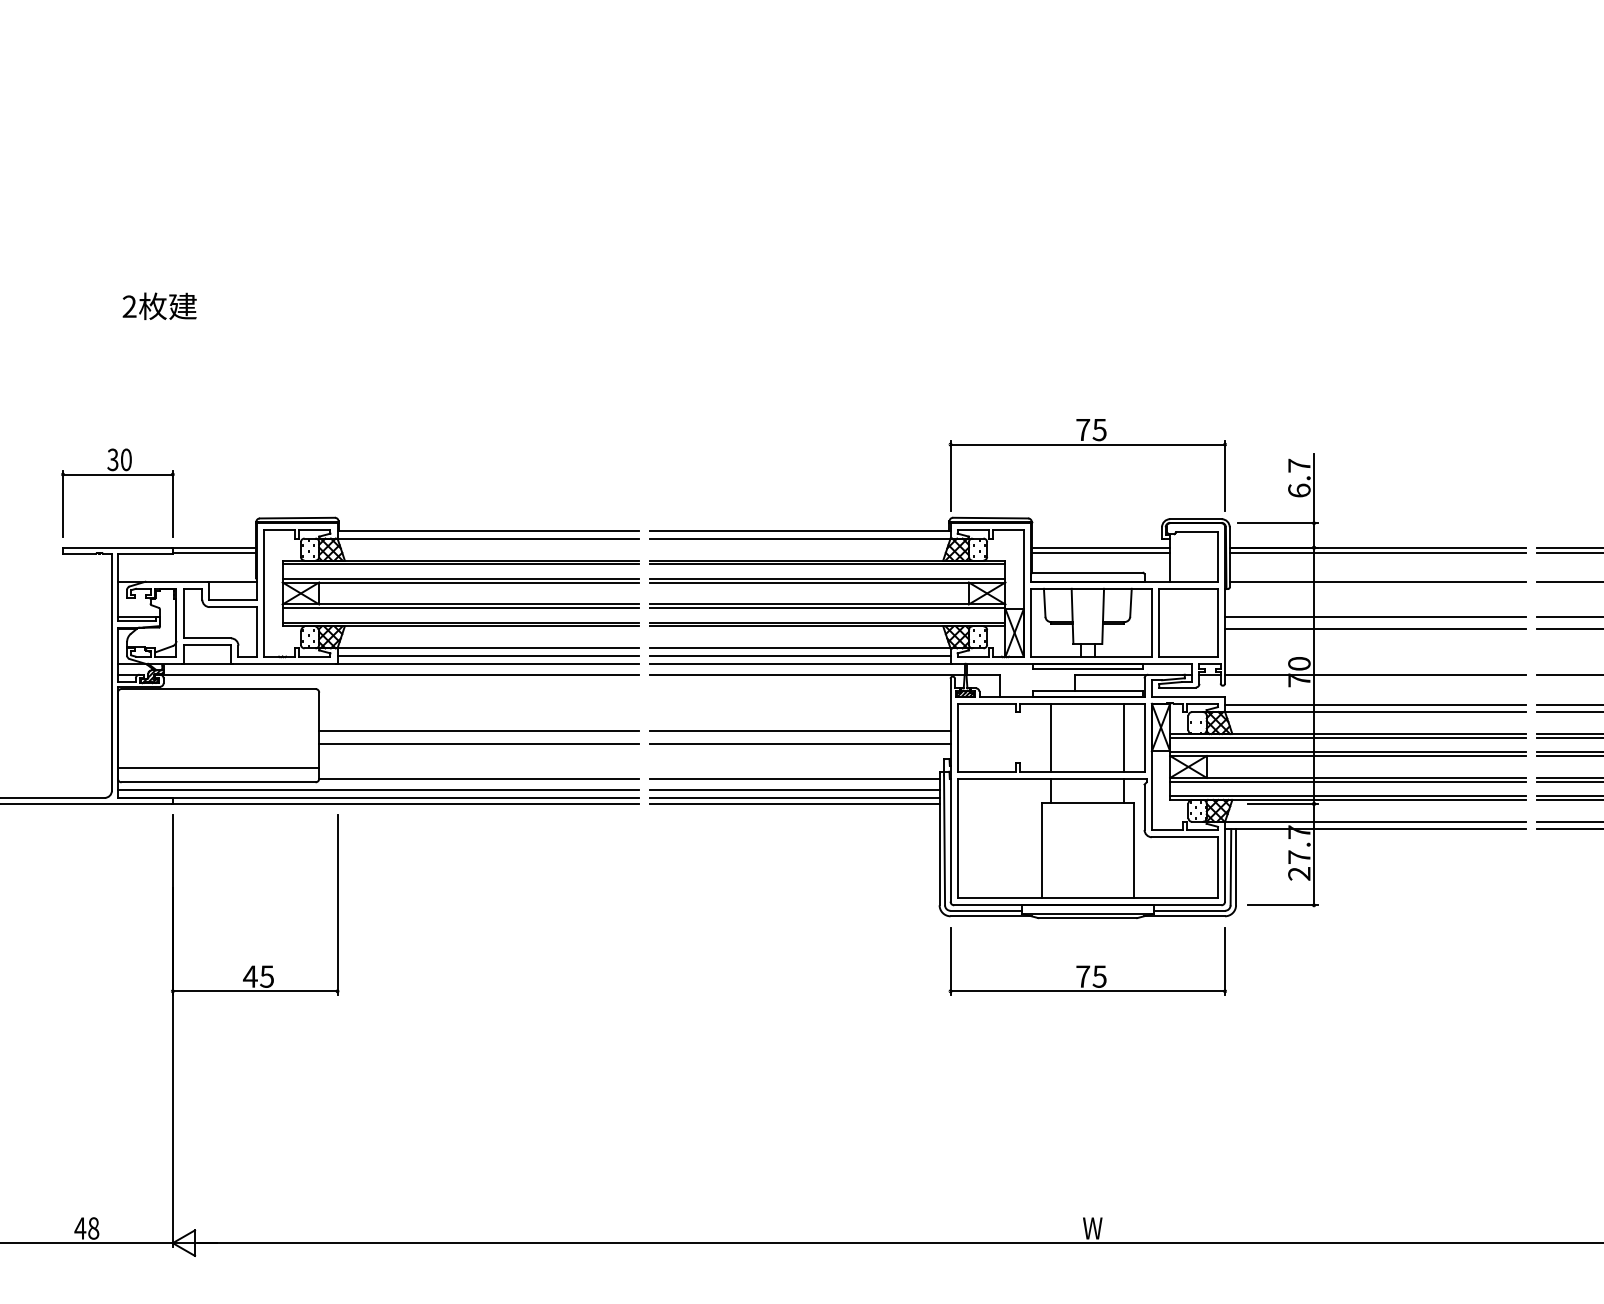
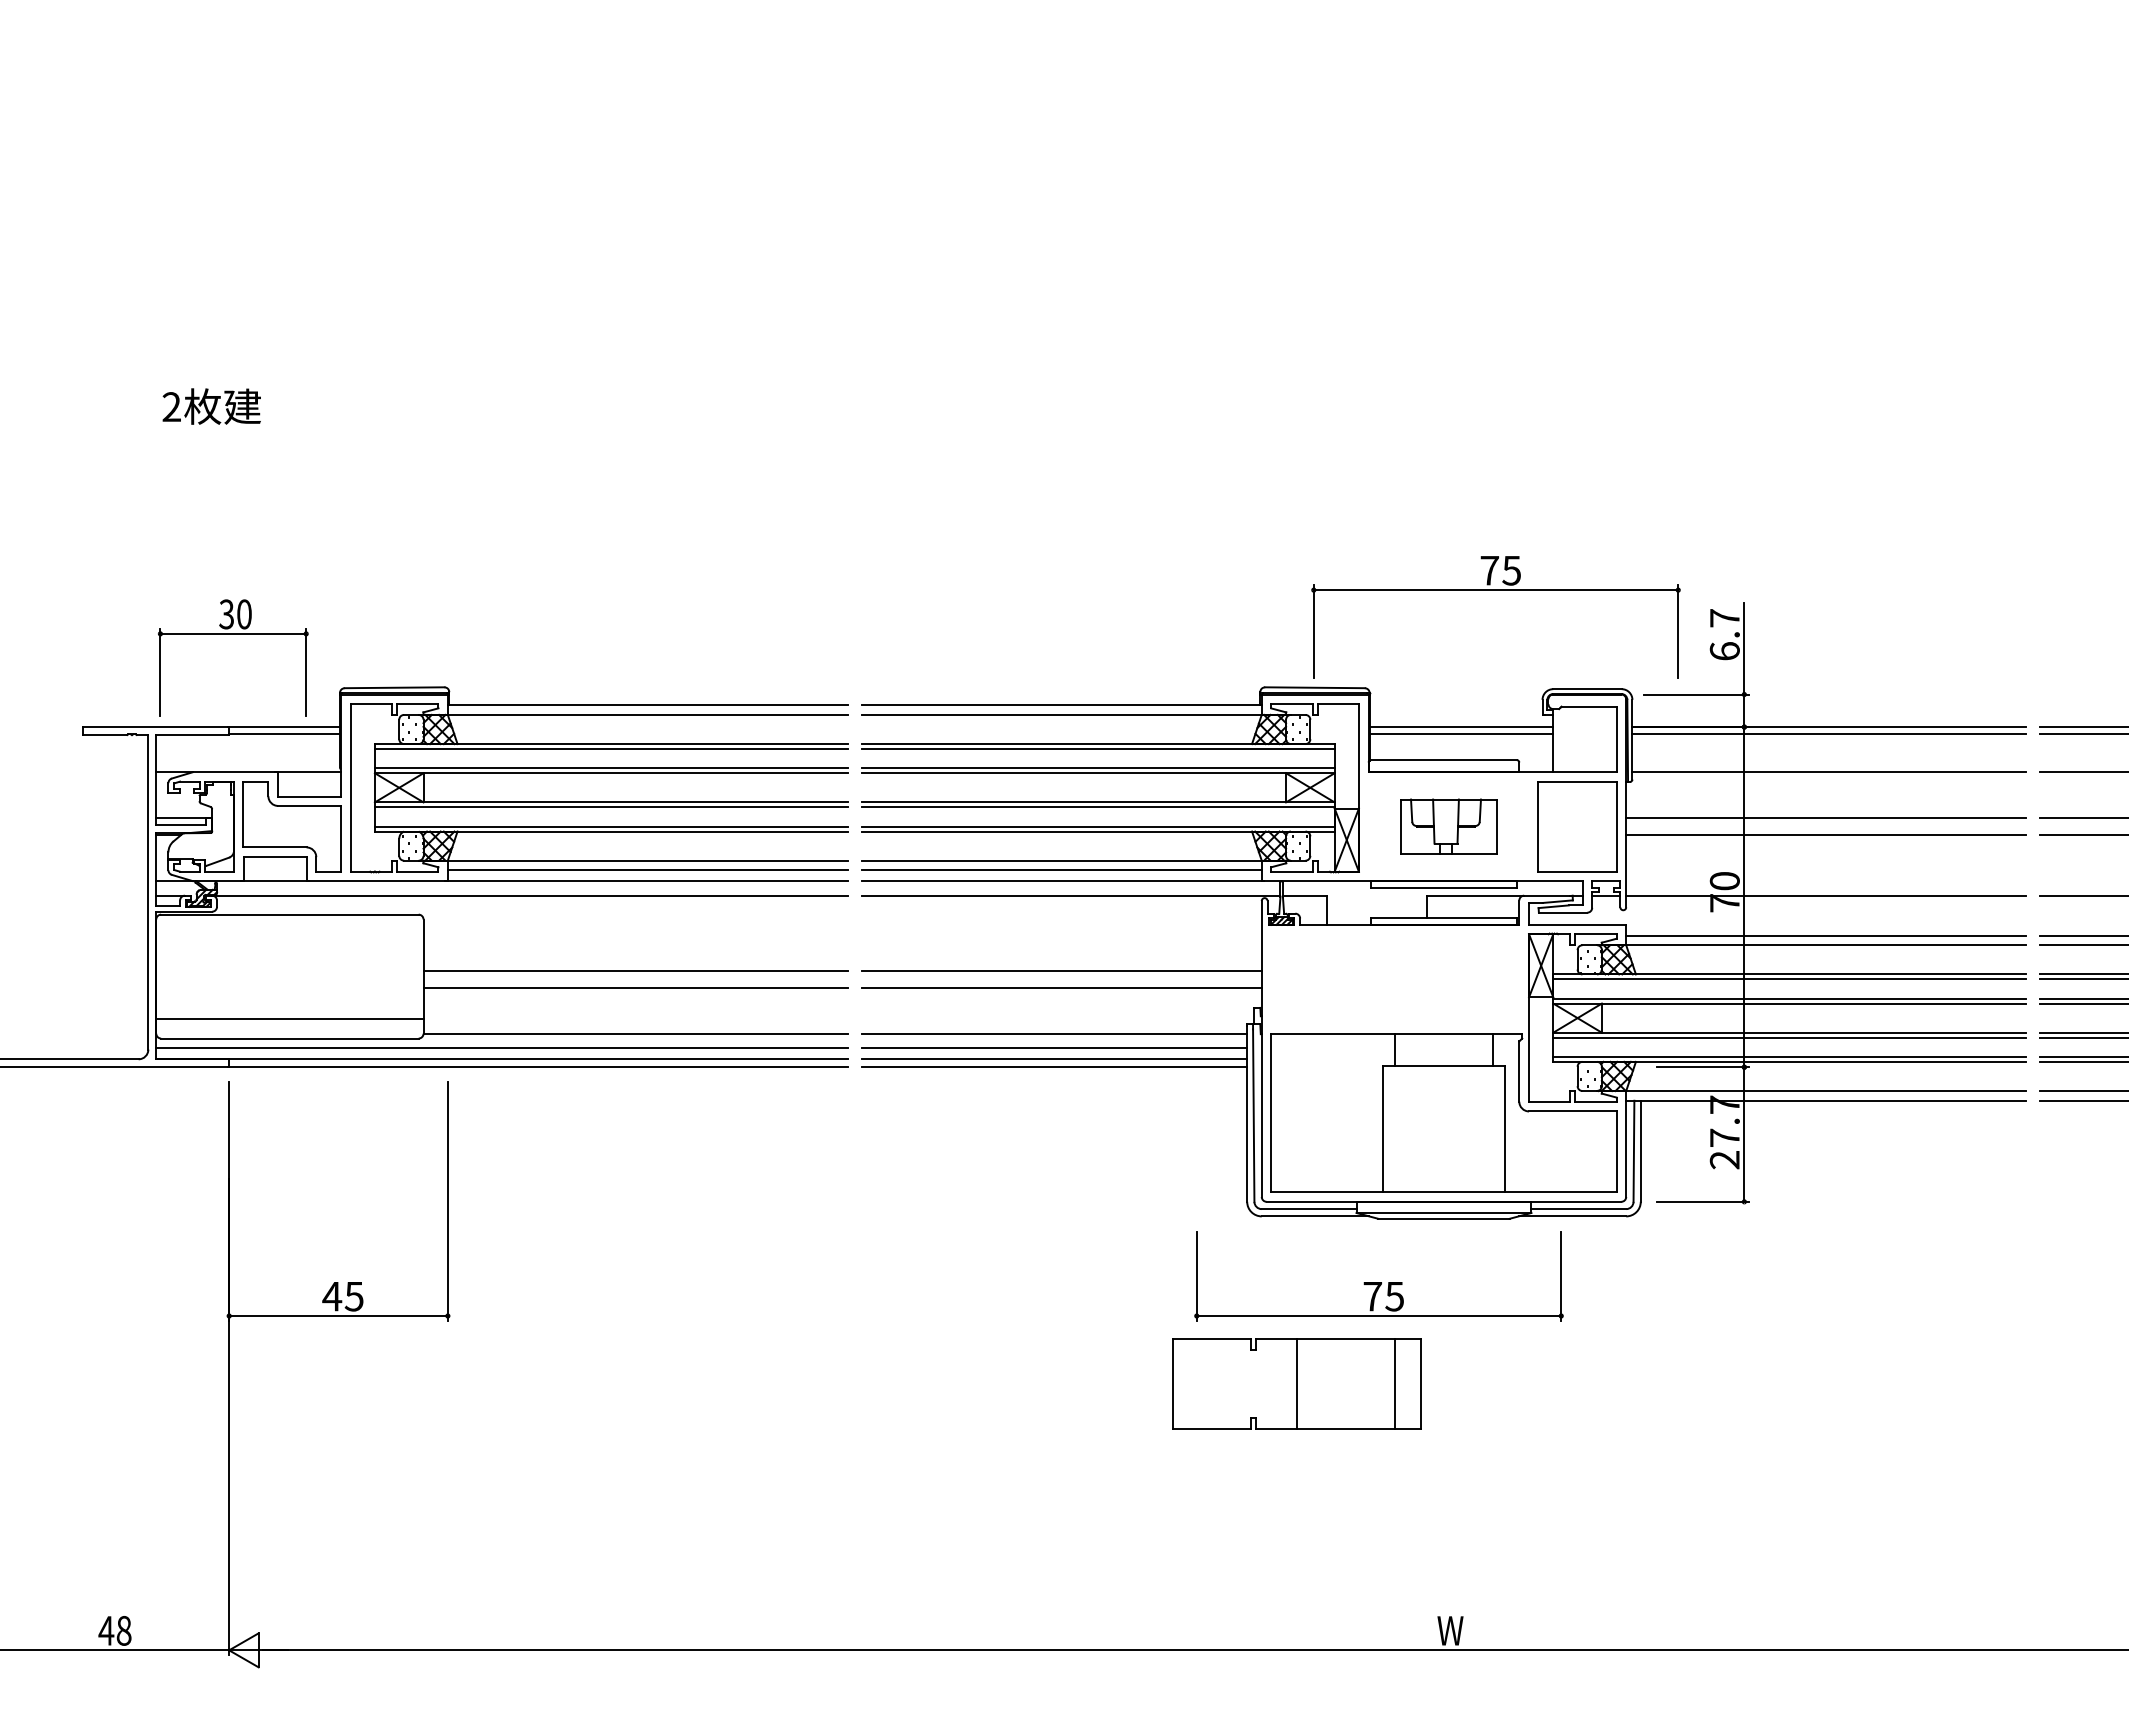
part: (1087, 444) -> (1495, 590), moved
part: (118, 474) -> (233, 634), moved
part: (1091, 622) -> (1448, 826), size x0.6
part: (1050, 737) -> (1296, 1383), moved
part: (1087, 961) -> (1378, 1276), moved

